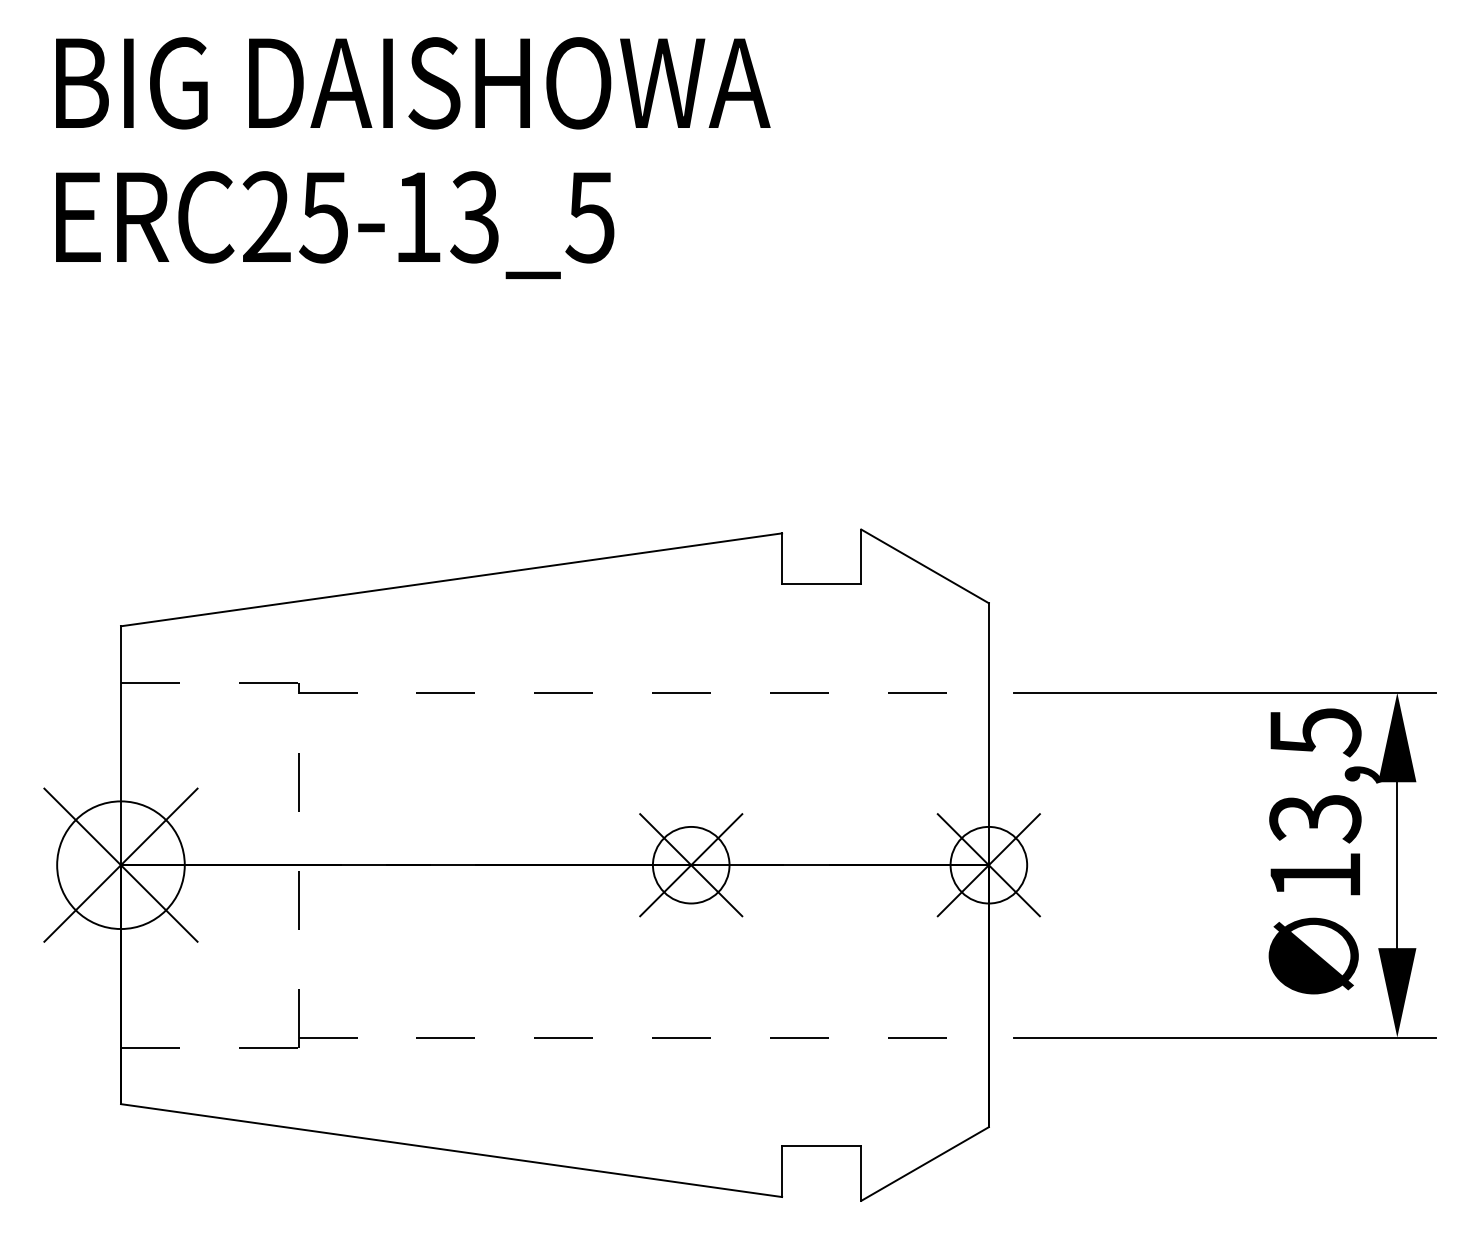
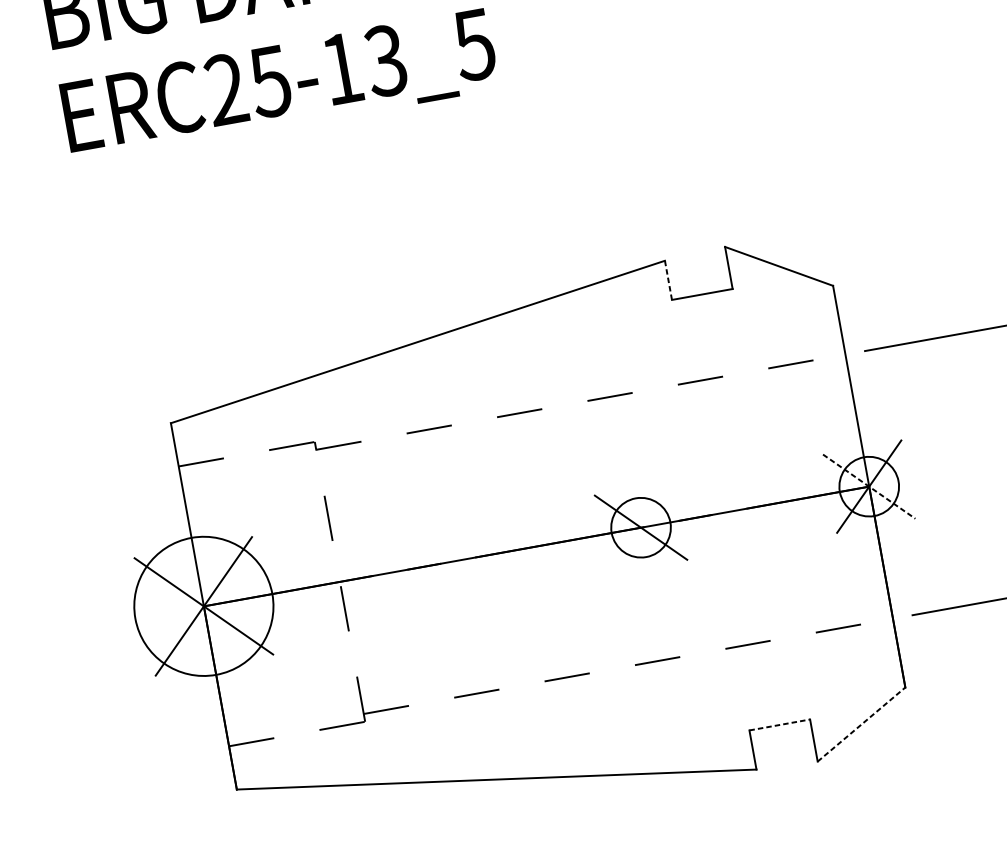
line: (782, 558) -> (668, 280), solid -> dashed
circle: (120, 865) -> (203, 606), size x1.4
line: (691, 865) -> (641, 527), removed
line: (989, 865) -> (869, 486), solid -> dashed
line: (821, 1146) -> (779, 725), solid -> dashed
line: (925, 1164) -> (861, 724), solid -> dashed

